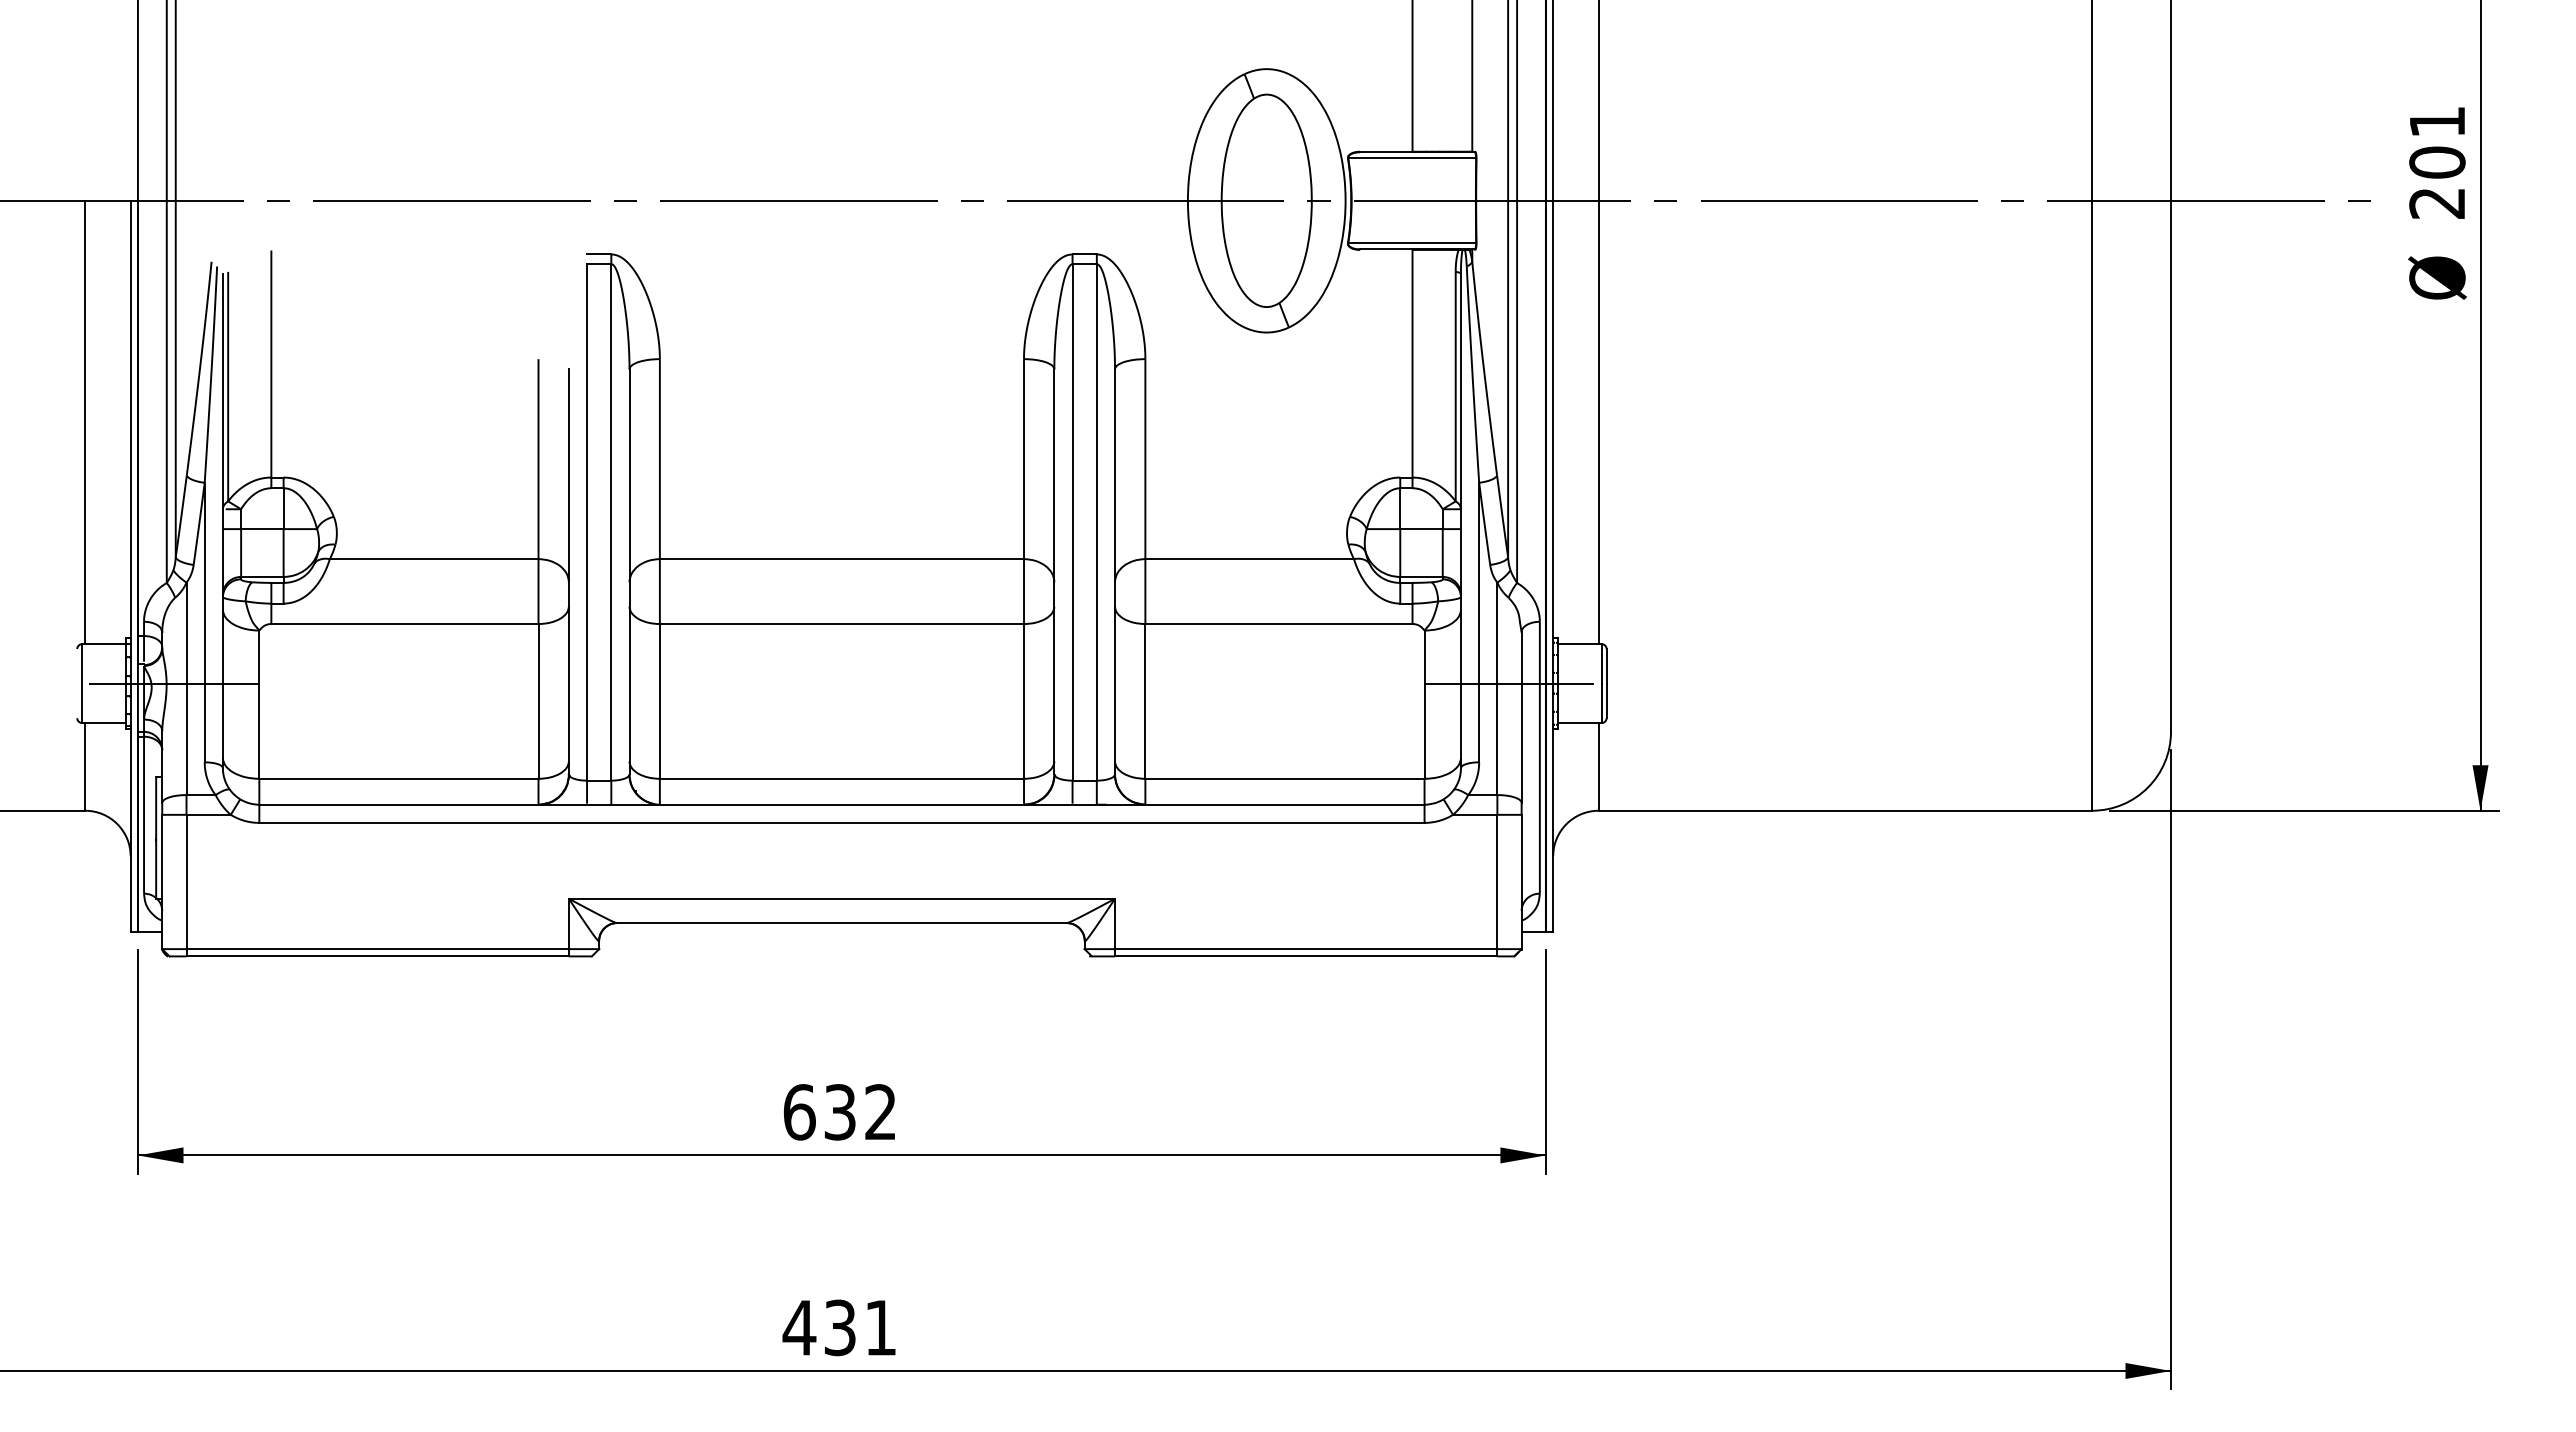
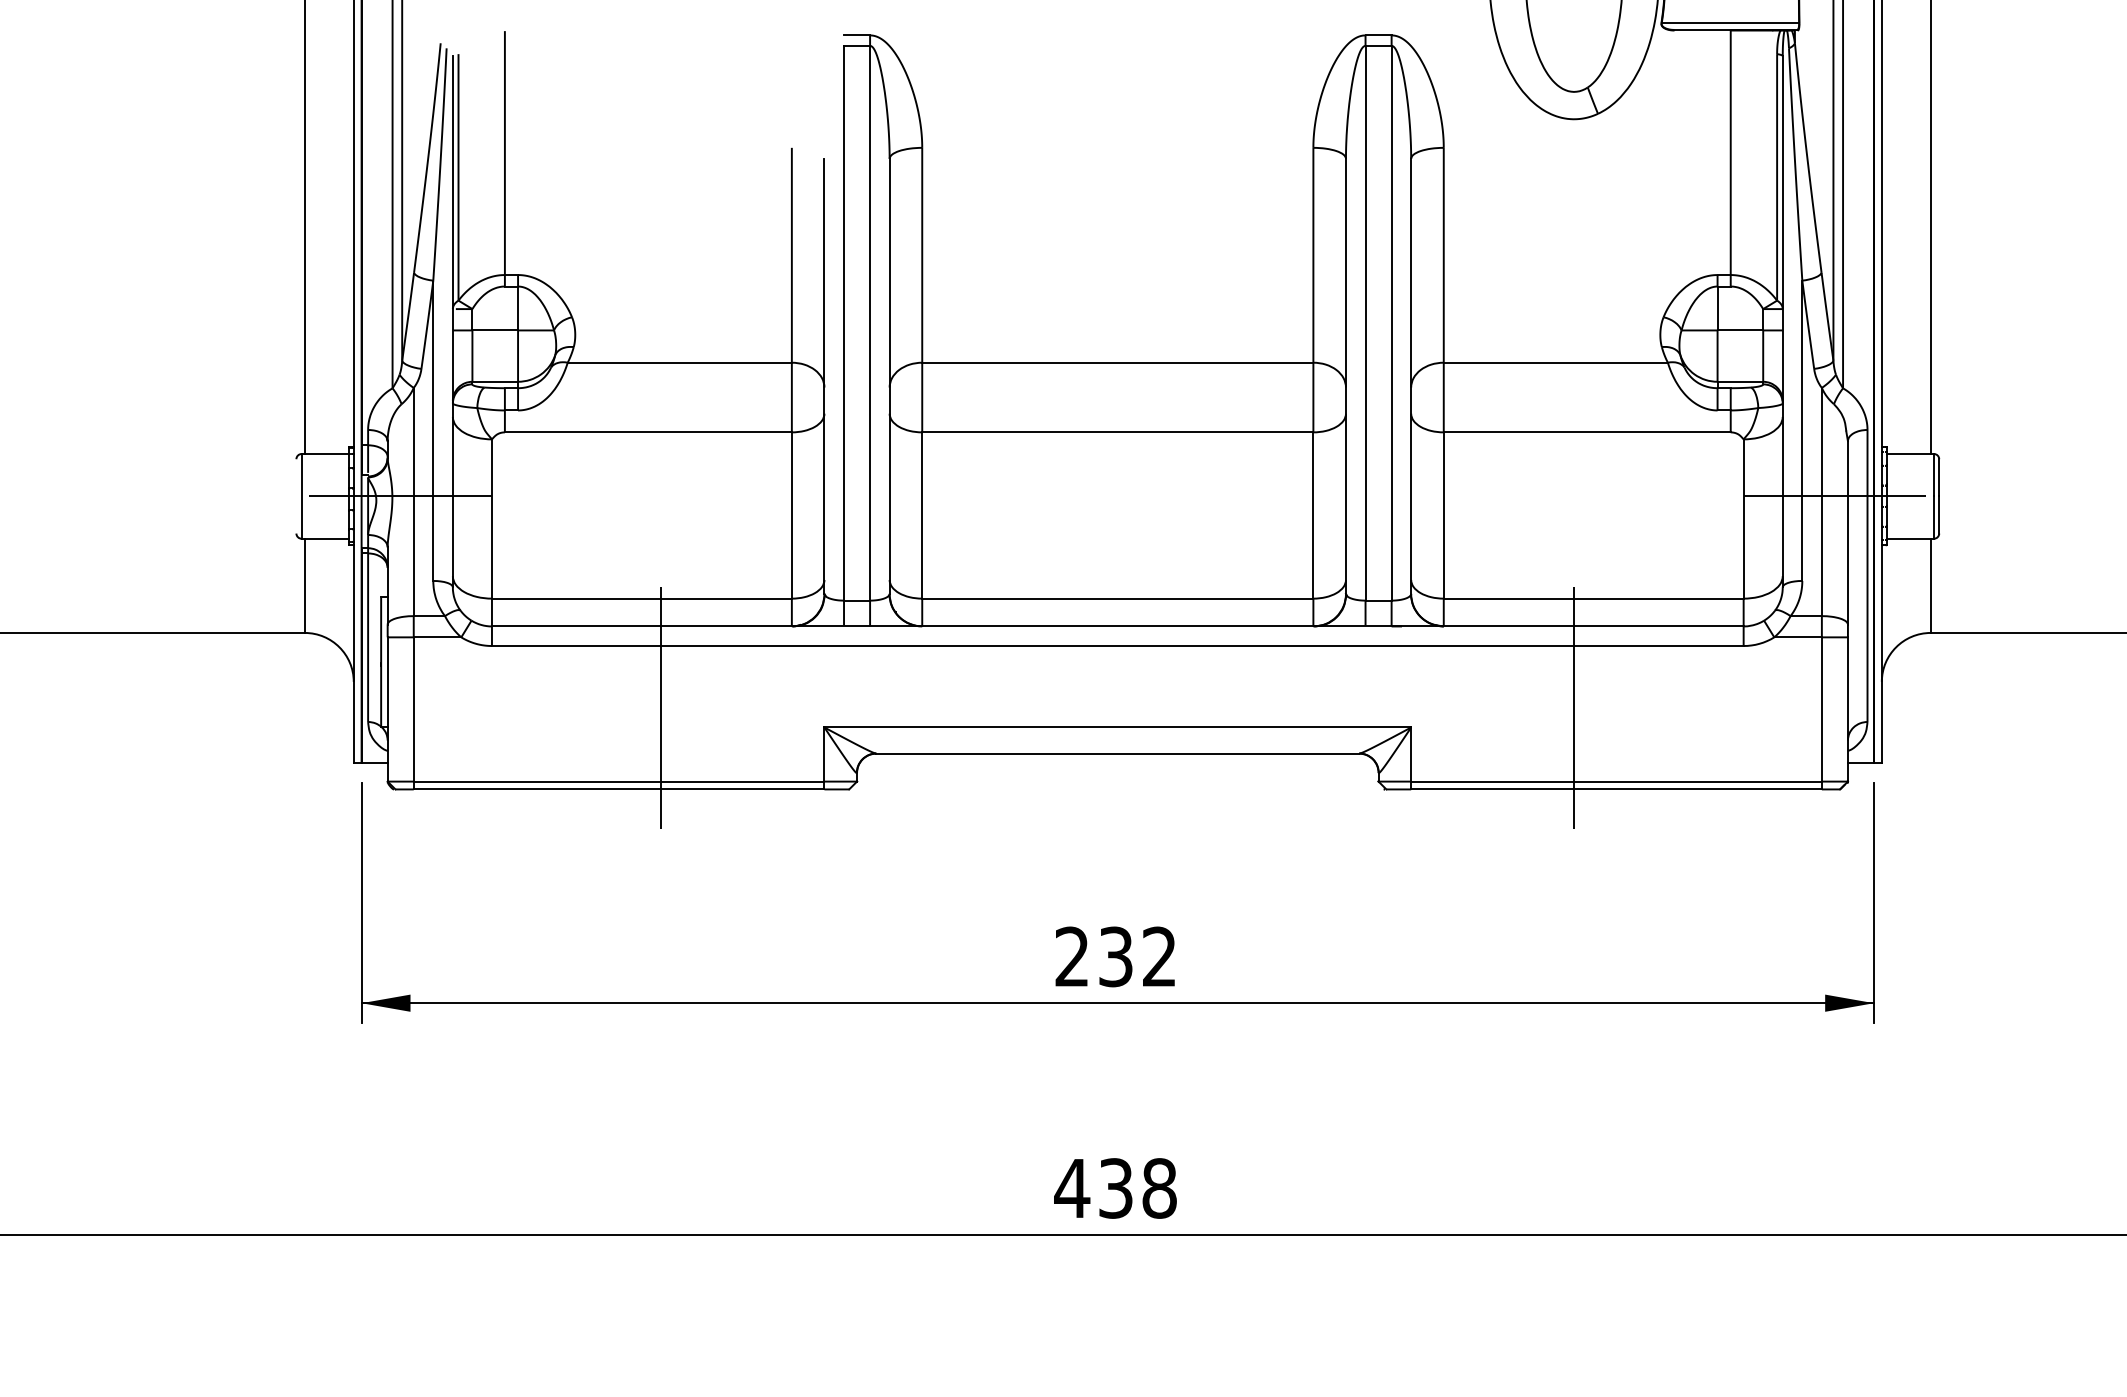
line: (417, 880) -> (661, 707), added
line: (1266, 880) -> (1573, 707), added
text: (799, 1112) -> (1072, 957), 632 -> 232
text: (880, 1327) -> (1159, 1188), 431 -> 438

